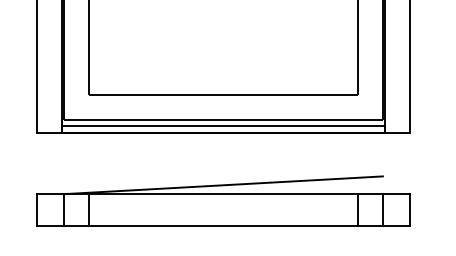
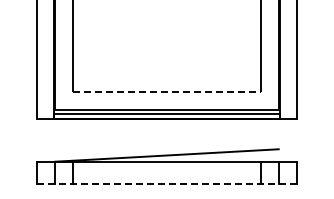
line: (224, 95) -> (167, 92), solid -> dashed
line: (224, 226) -> (167, 184), solid -> dashed

